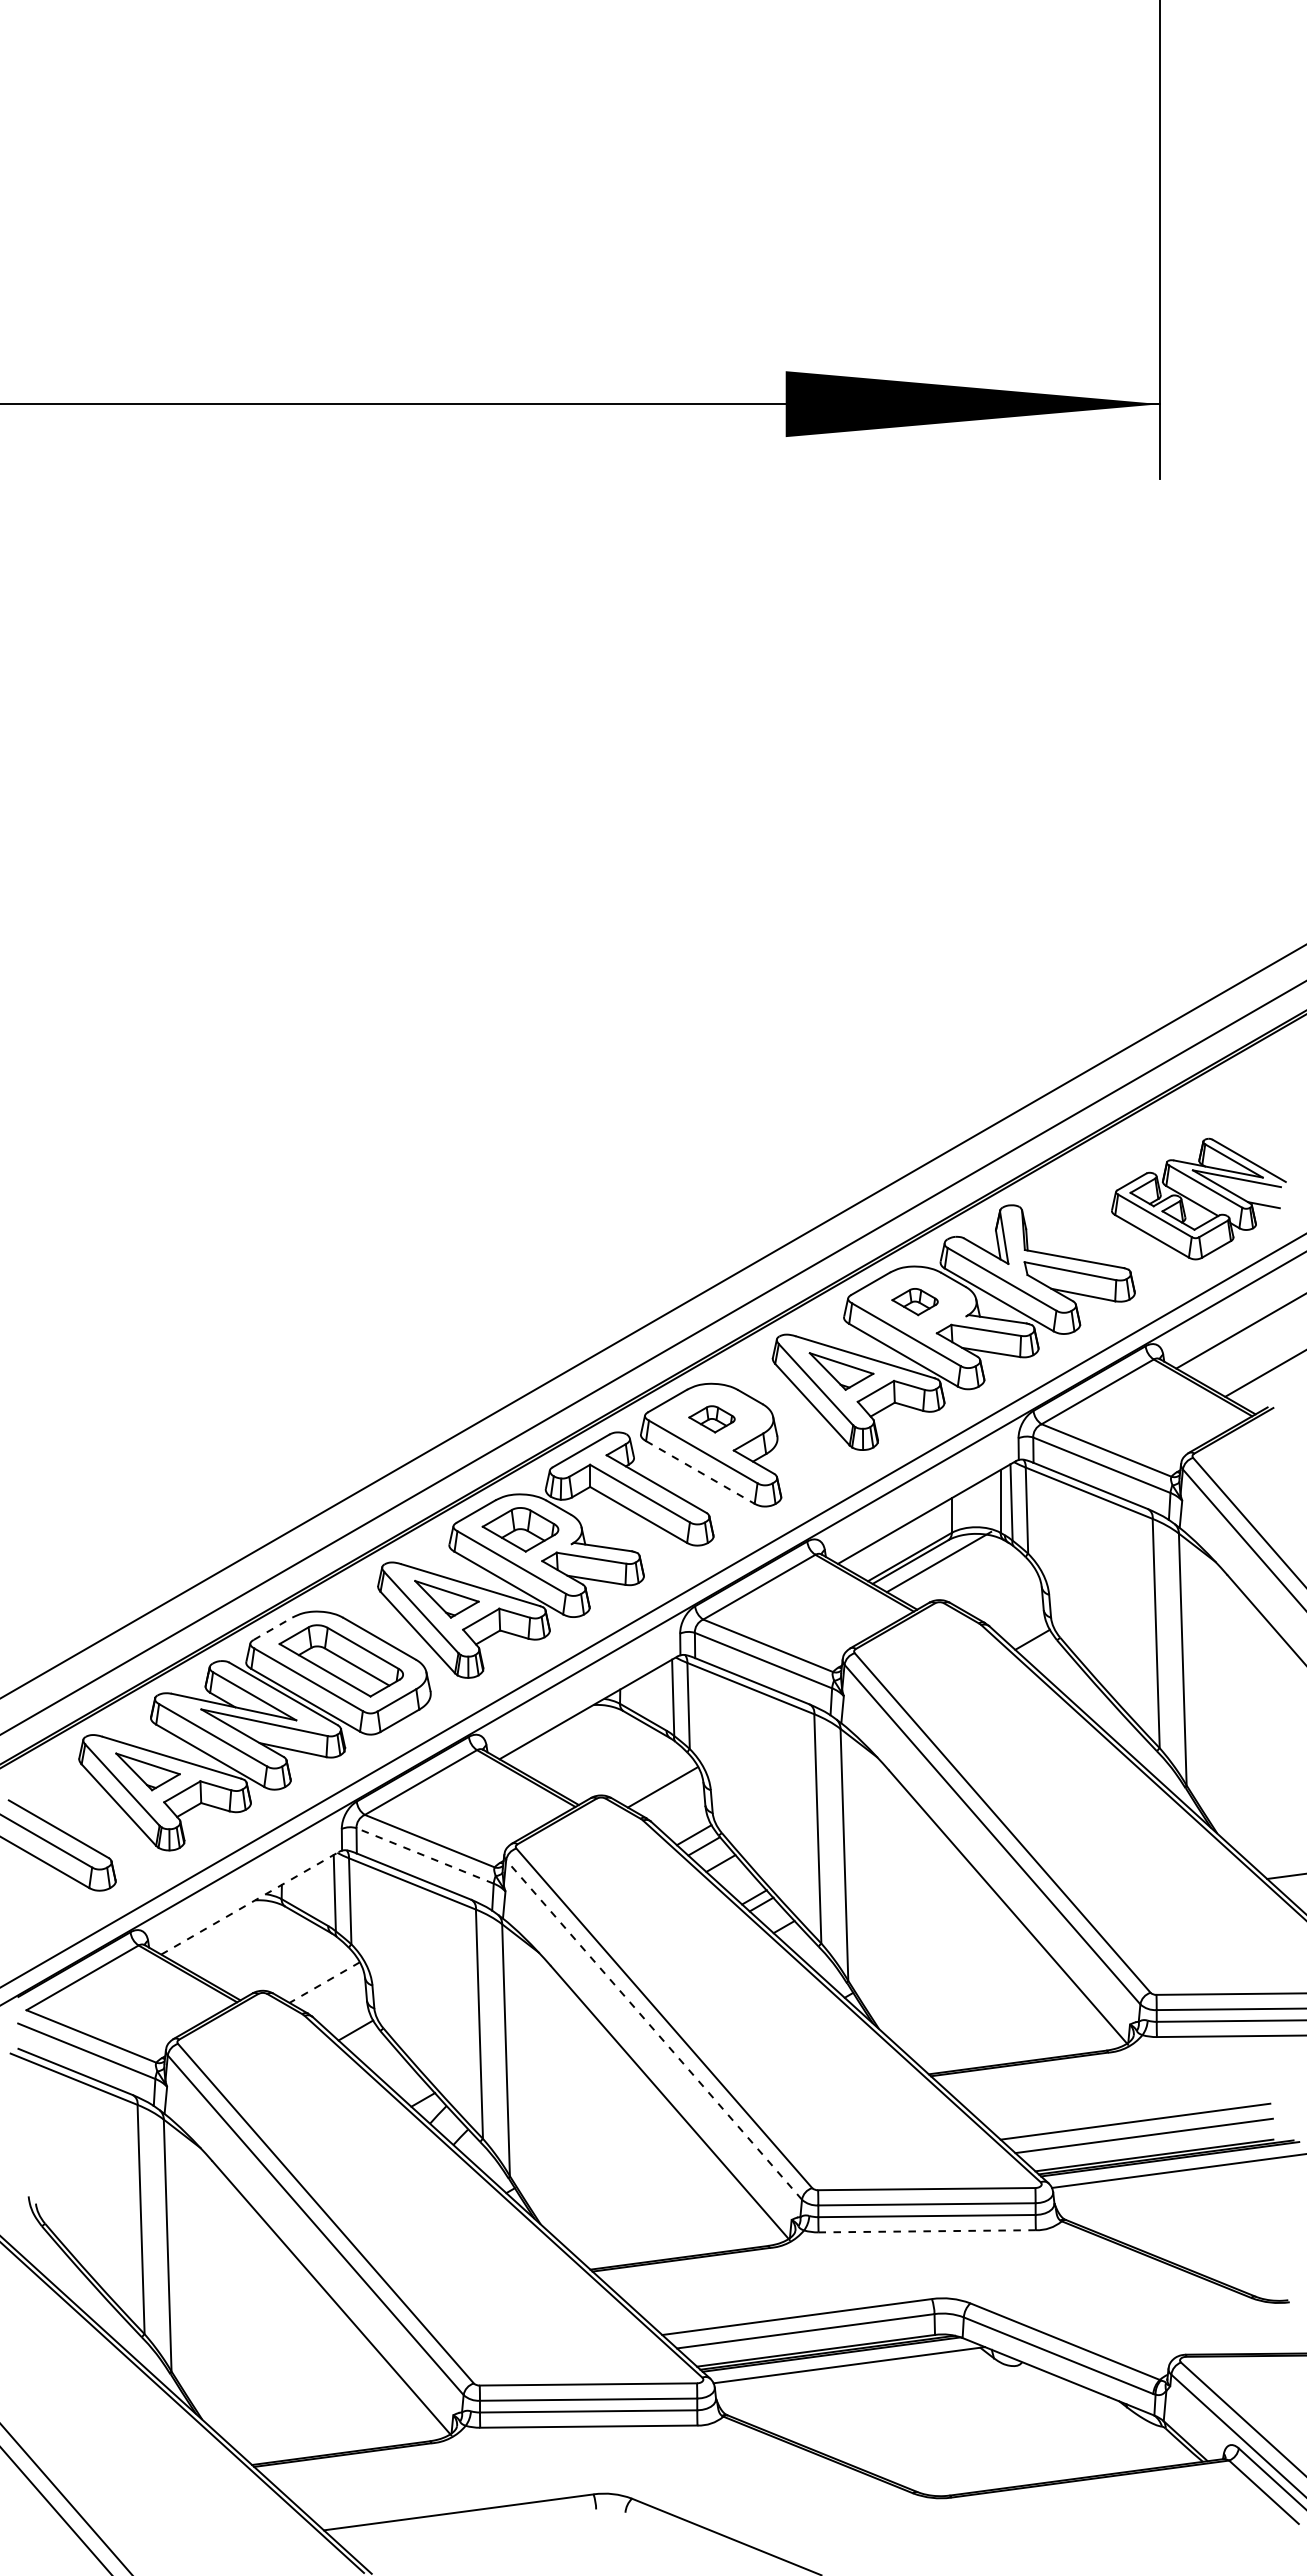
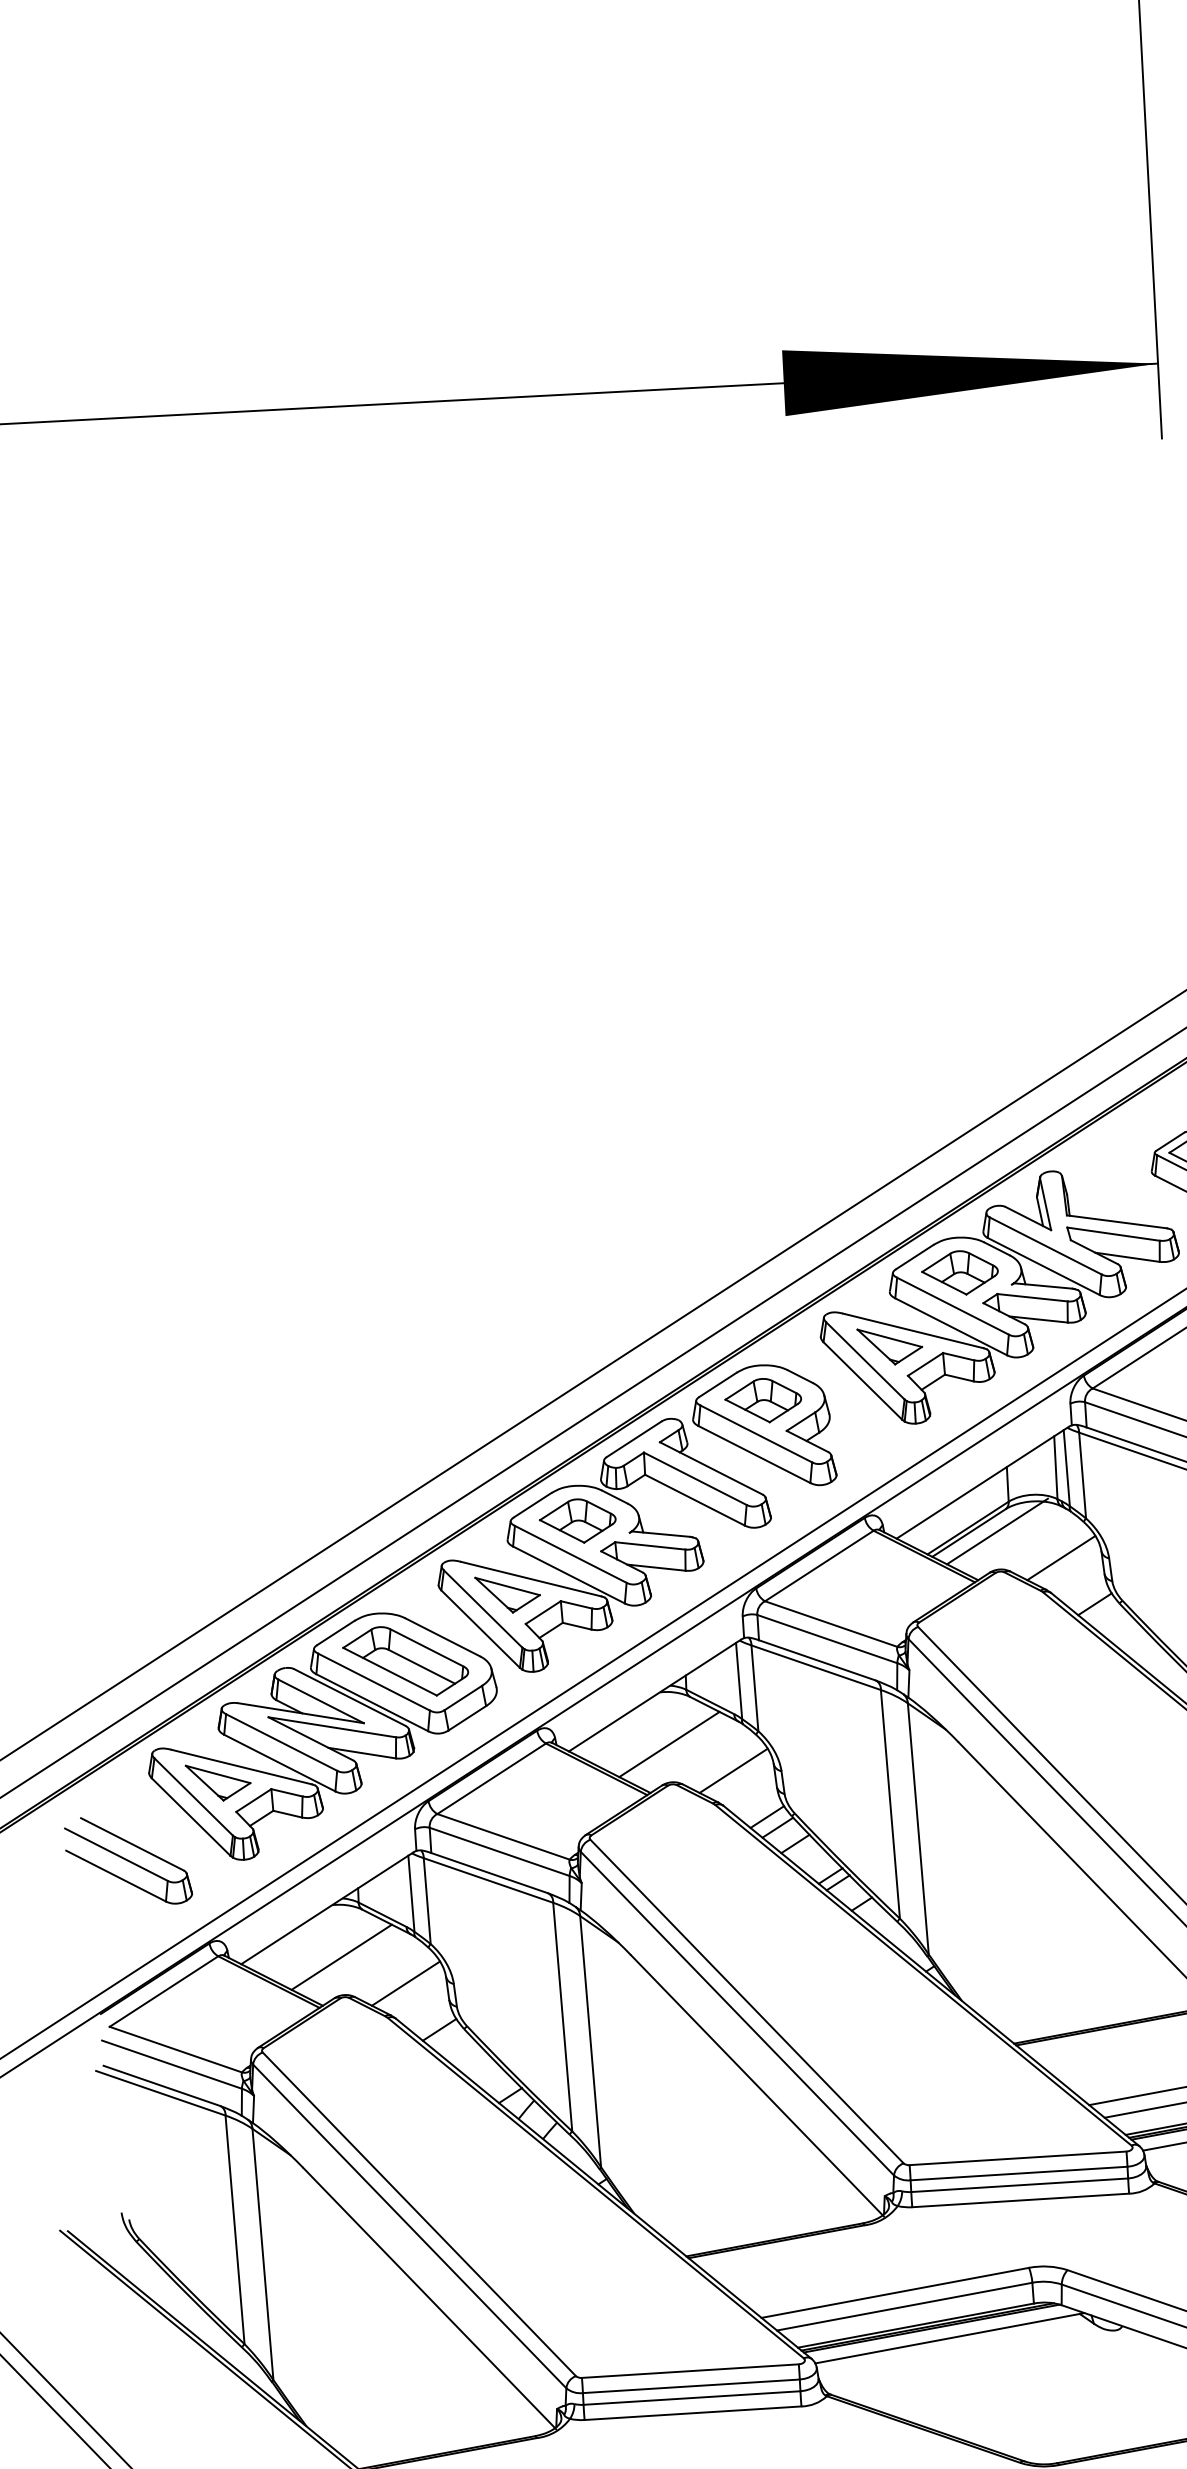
part: (914, 1301) -> (959, 1272), size x1.67
part: (711, 1419) -> (762, 1401), size x1.67
line: (700, 1472) -> (754, 1454), dashed -> solid
line: (1001, 1591) -> (1061, 1557), added
line: (273, 1628) -> (336, 1632), dashed -> solid
line: (600, 1757) -> (669, 1744), added
line: (424, 1855) -> (499, 1851), dashed -> solid
line: (250, 1903) -> (327, 1908), dashed -> solid
line: (261, 1952) -> (341, 1956), added
line: (324, 1982) -> (405, 1983), dashed -> solid
line: (653, 2029) -> (736, 2013), dashed -> solid
line: (927, 2231) -> (1020, 2200), dashed -> solid

